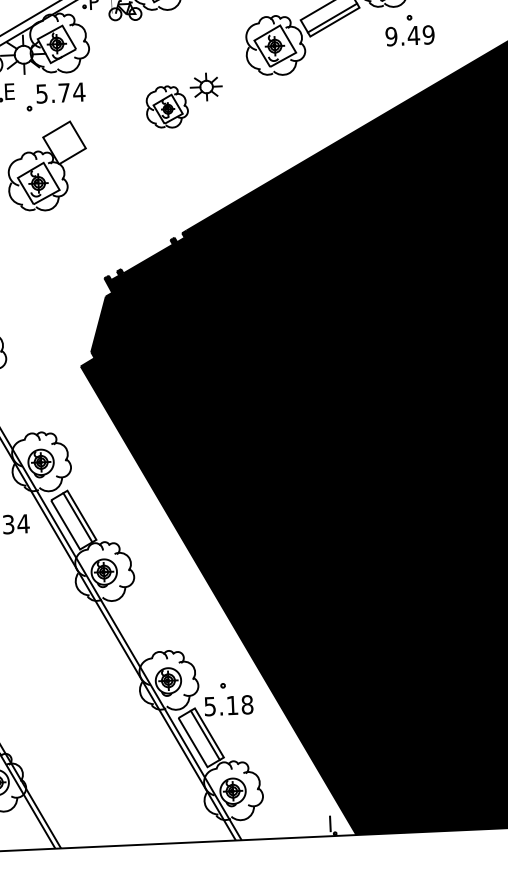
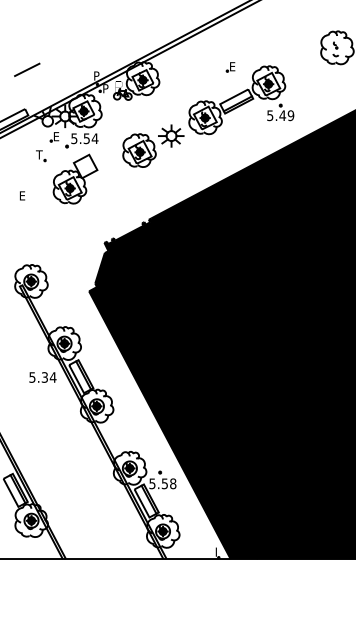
text: (391, 36) -> (270, 115), 9.49 -> 5.49
text: (63, 92) -> (86, 138), 5.74 -> 5.54
part: (184, 99) -> (153, 145), size x1.43
text: (231, 704) -> (164, 483), 5.18 -> 5.58

